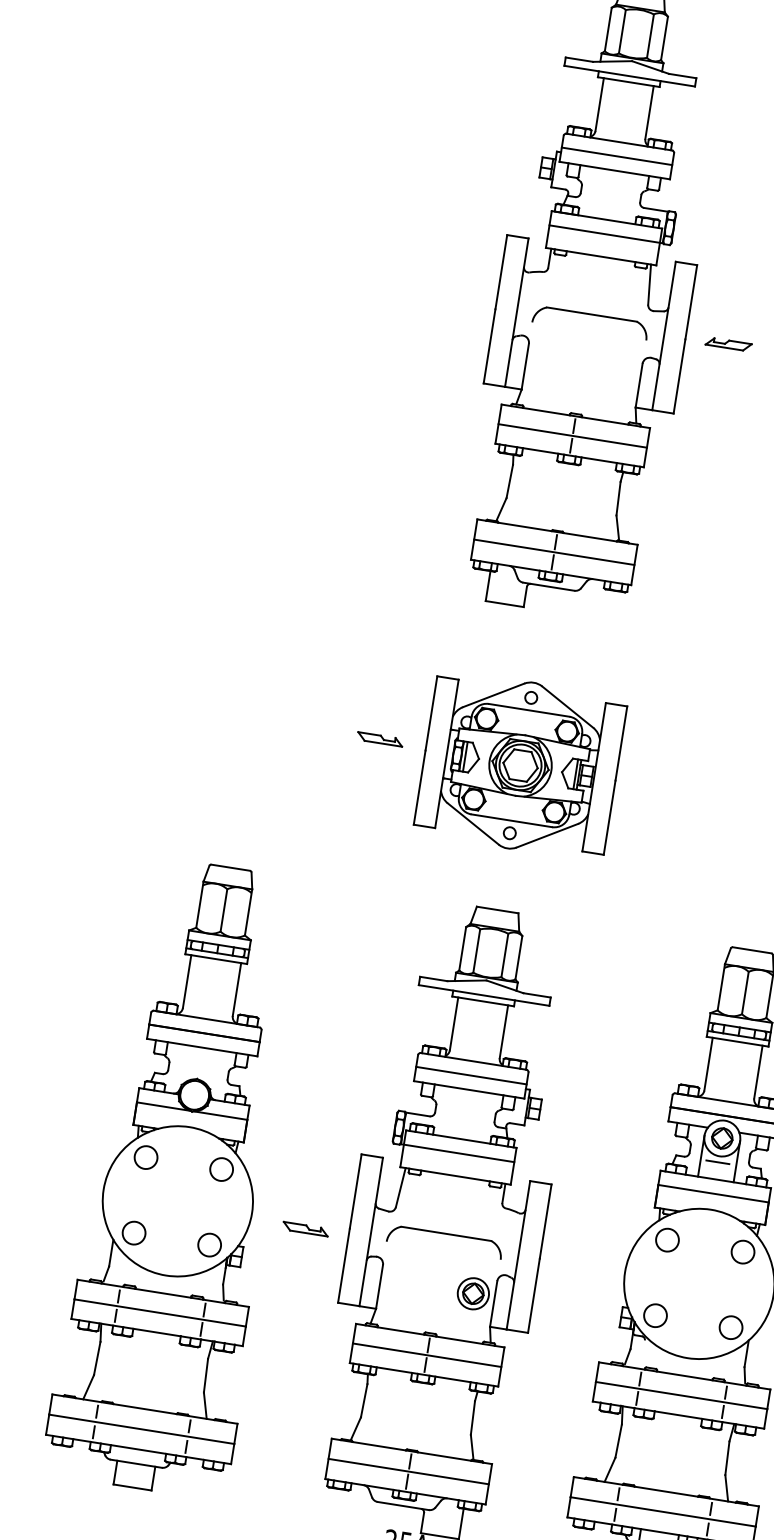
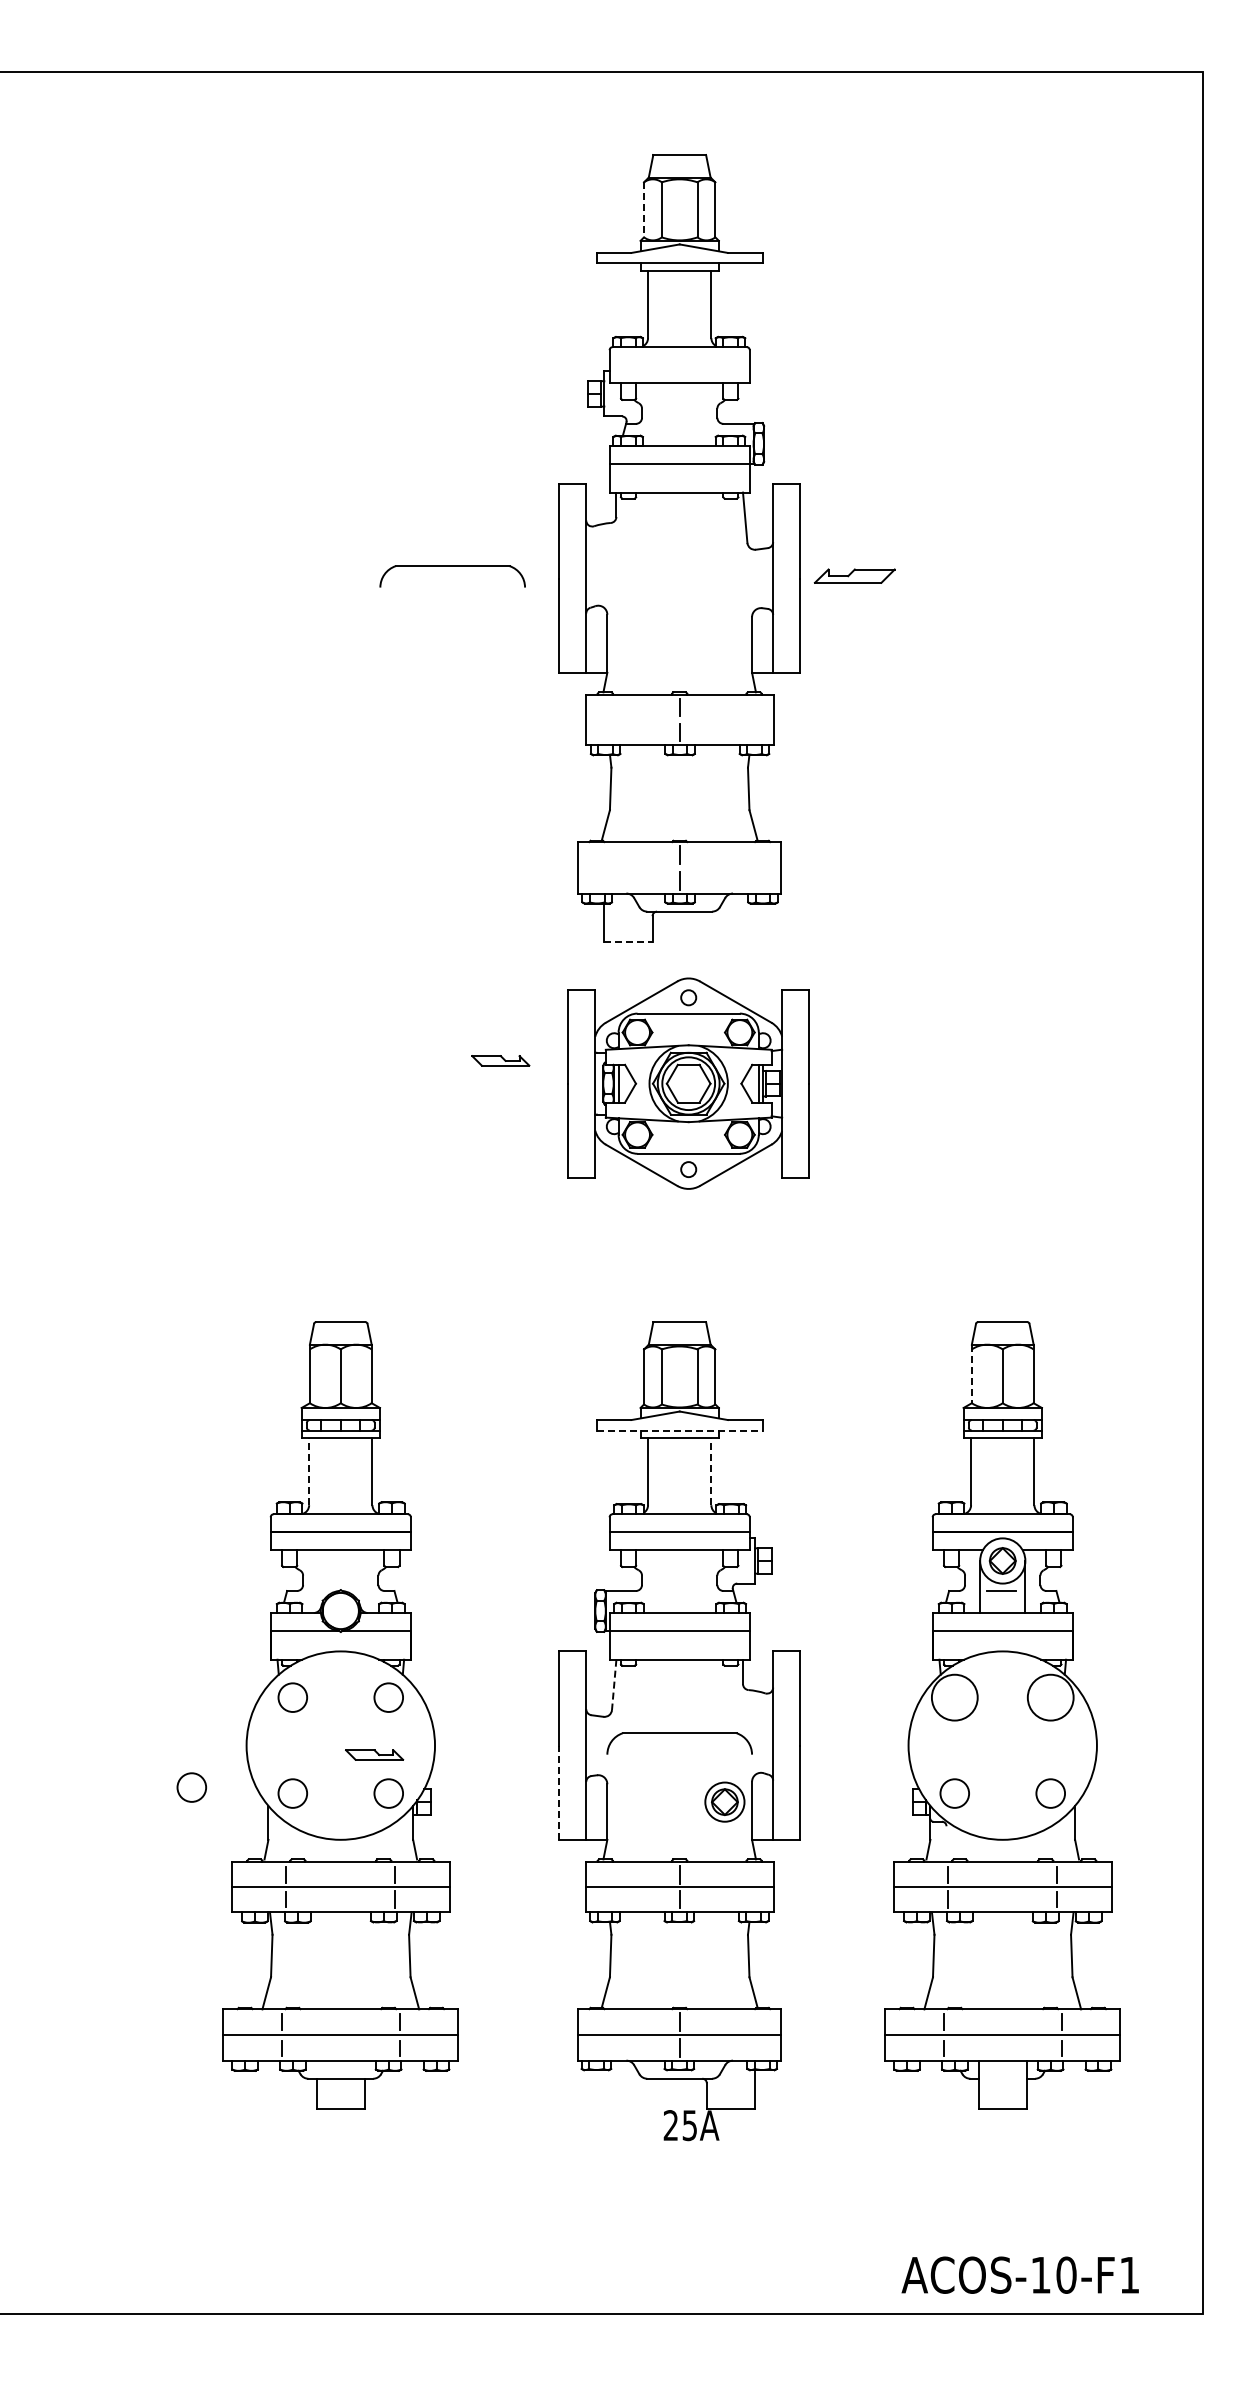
line: (608, 29) -> (644, 209), solid -> dashed
line: (616, 156) -> (679, 365), removed
part: (591, 314) -> (452, 566), moved
part: (728, 344) -> (854, 576), size x1.4
line: (572, 436) -> (679, 720), removed
line: (554, 551) -> (679, 867), removed
line: (504, 603) -> (628, 941), solid -> dashed
part: (380, 739) -> (500, 1060), moved
part: (520, 765) -> (688, 1083), moved
line: (187, 981) -> (309, 1471), solid -> dashed
line: (720, 987) -> (971, 1374), solid -> dashed
line: (483, 995) -> (679, 1430), solid -> dashed
line: (504, 1031) -> (711, 1471), solid -> dashed
line: (400, 1188) -> (614, 1685), solid -> dashed
circle: (55, 1215) -> (191, 1787), added
part: (305, 1228) -> (374, 1754), moved
circle: (667, 1240) -> (954, 1697), size x1.6
circle: (742, 1251) -> (1050, 1697), size x1.6
line: (344, 1265) -> (559, 1792), solid -> dashed

